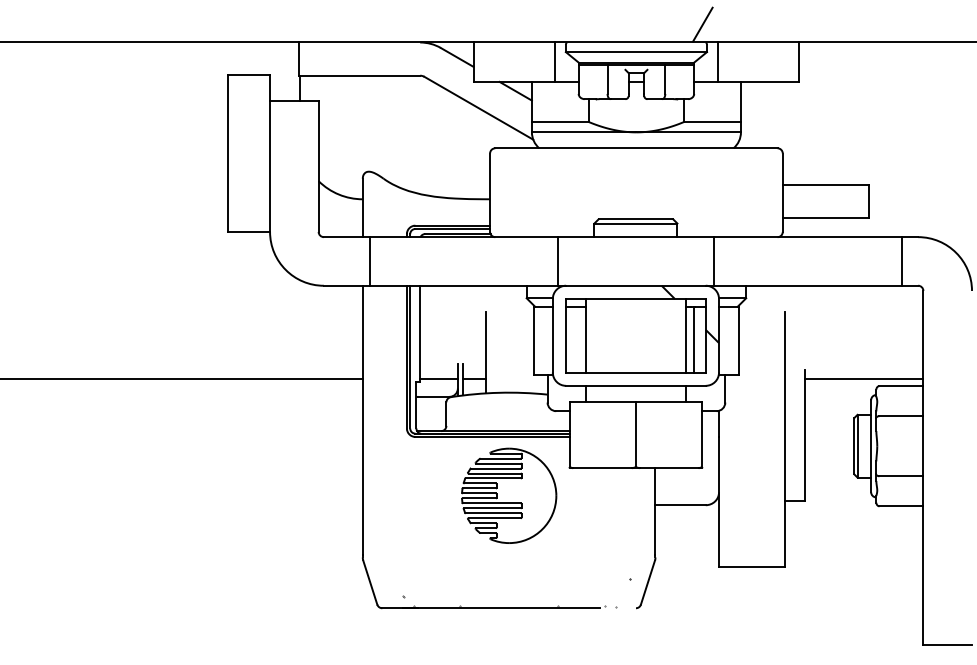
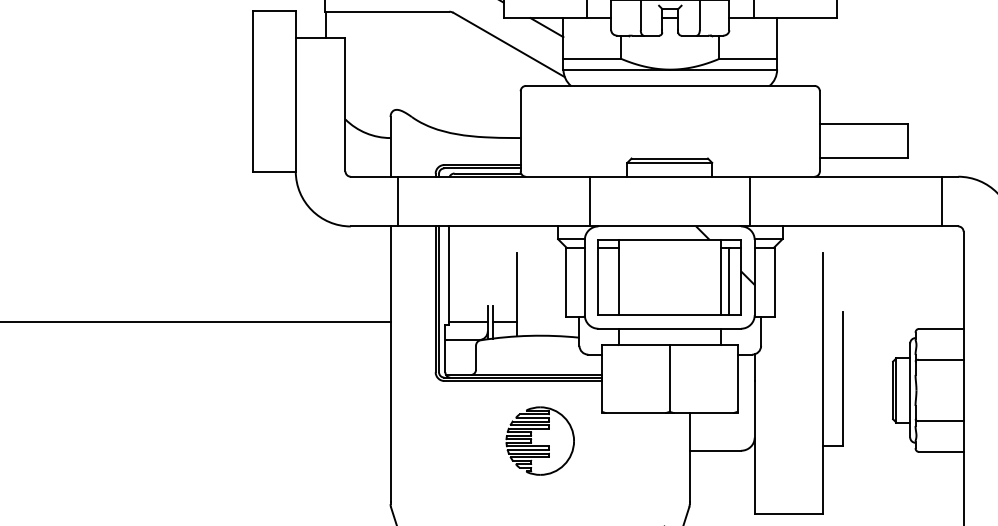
line: (864, 378) -> (903, 321), removed
part: (509, 495) -> (540, 440), size x0.7

